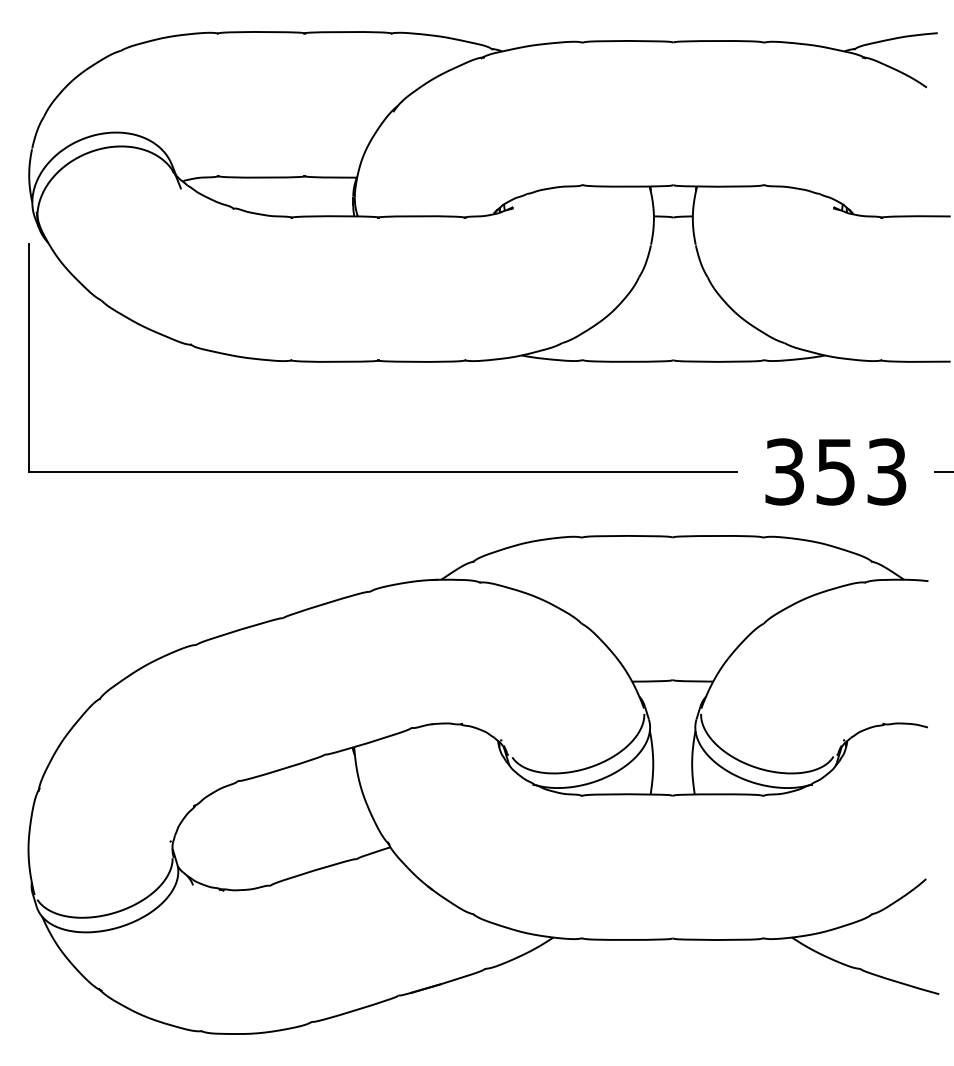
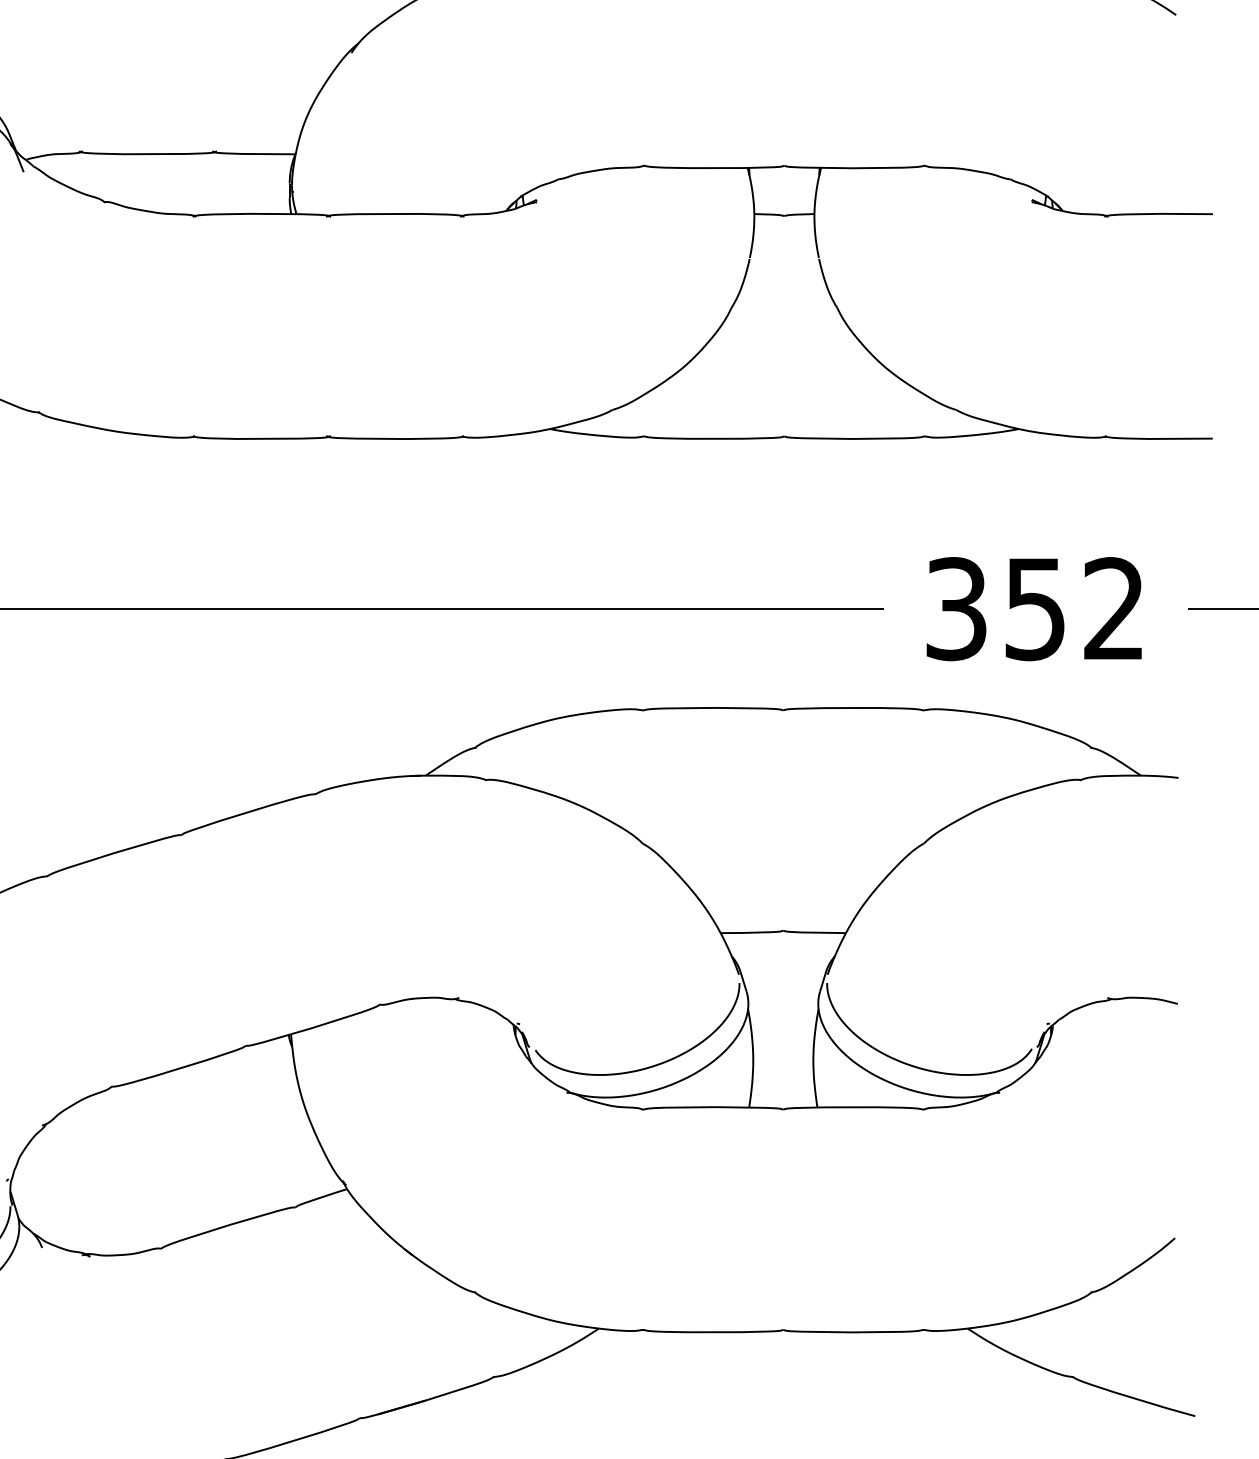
text: (886, 471) -> (1113, 608), 353 -> 352

